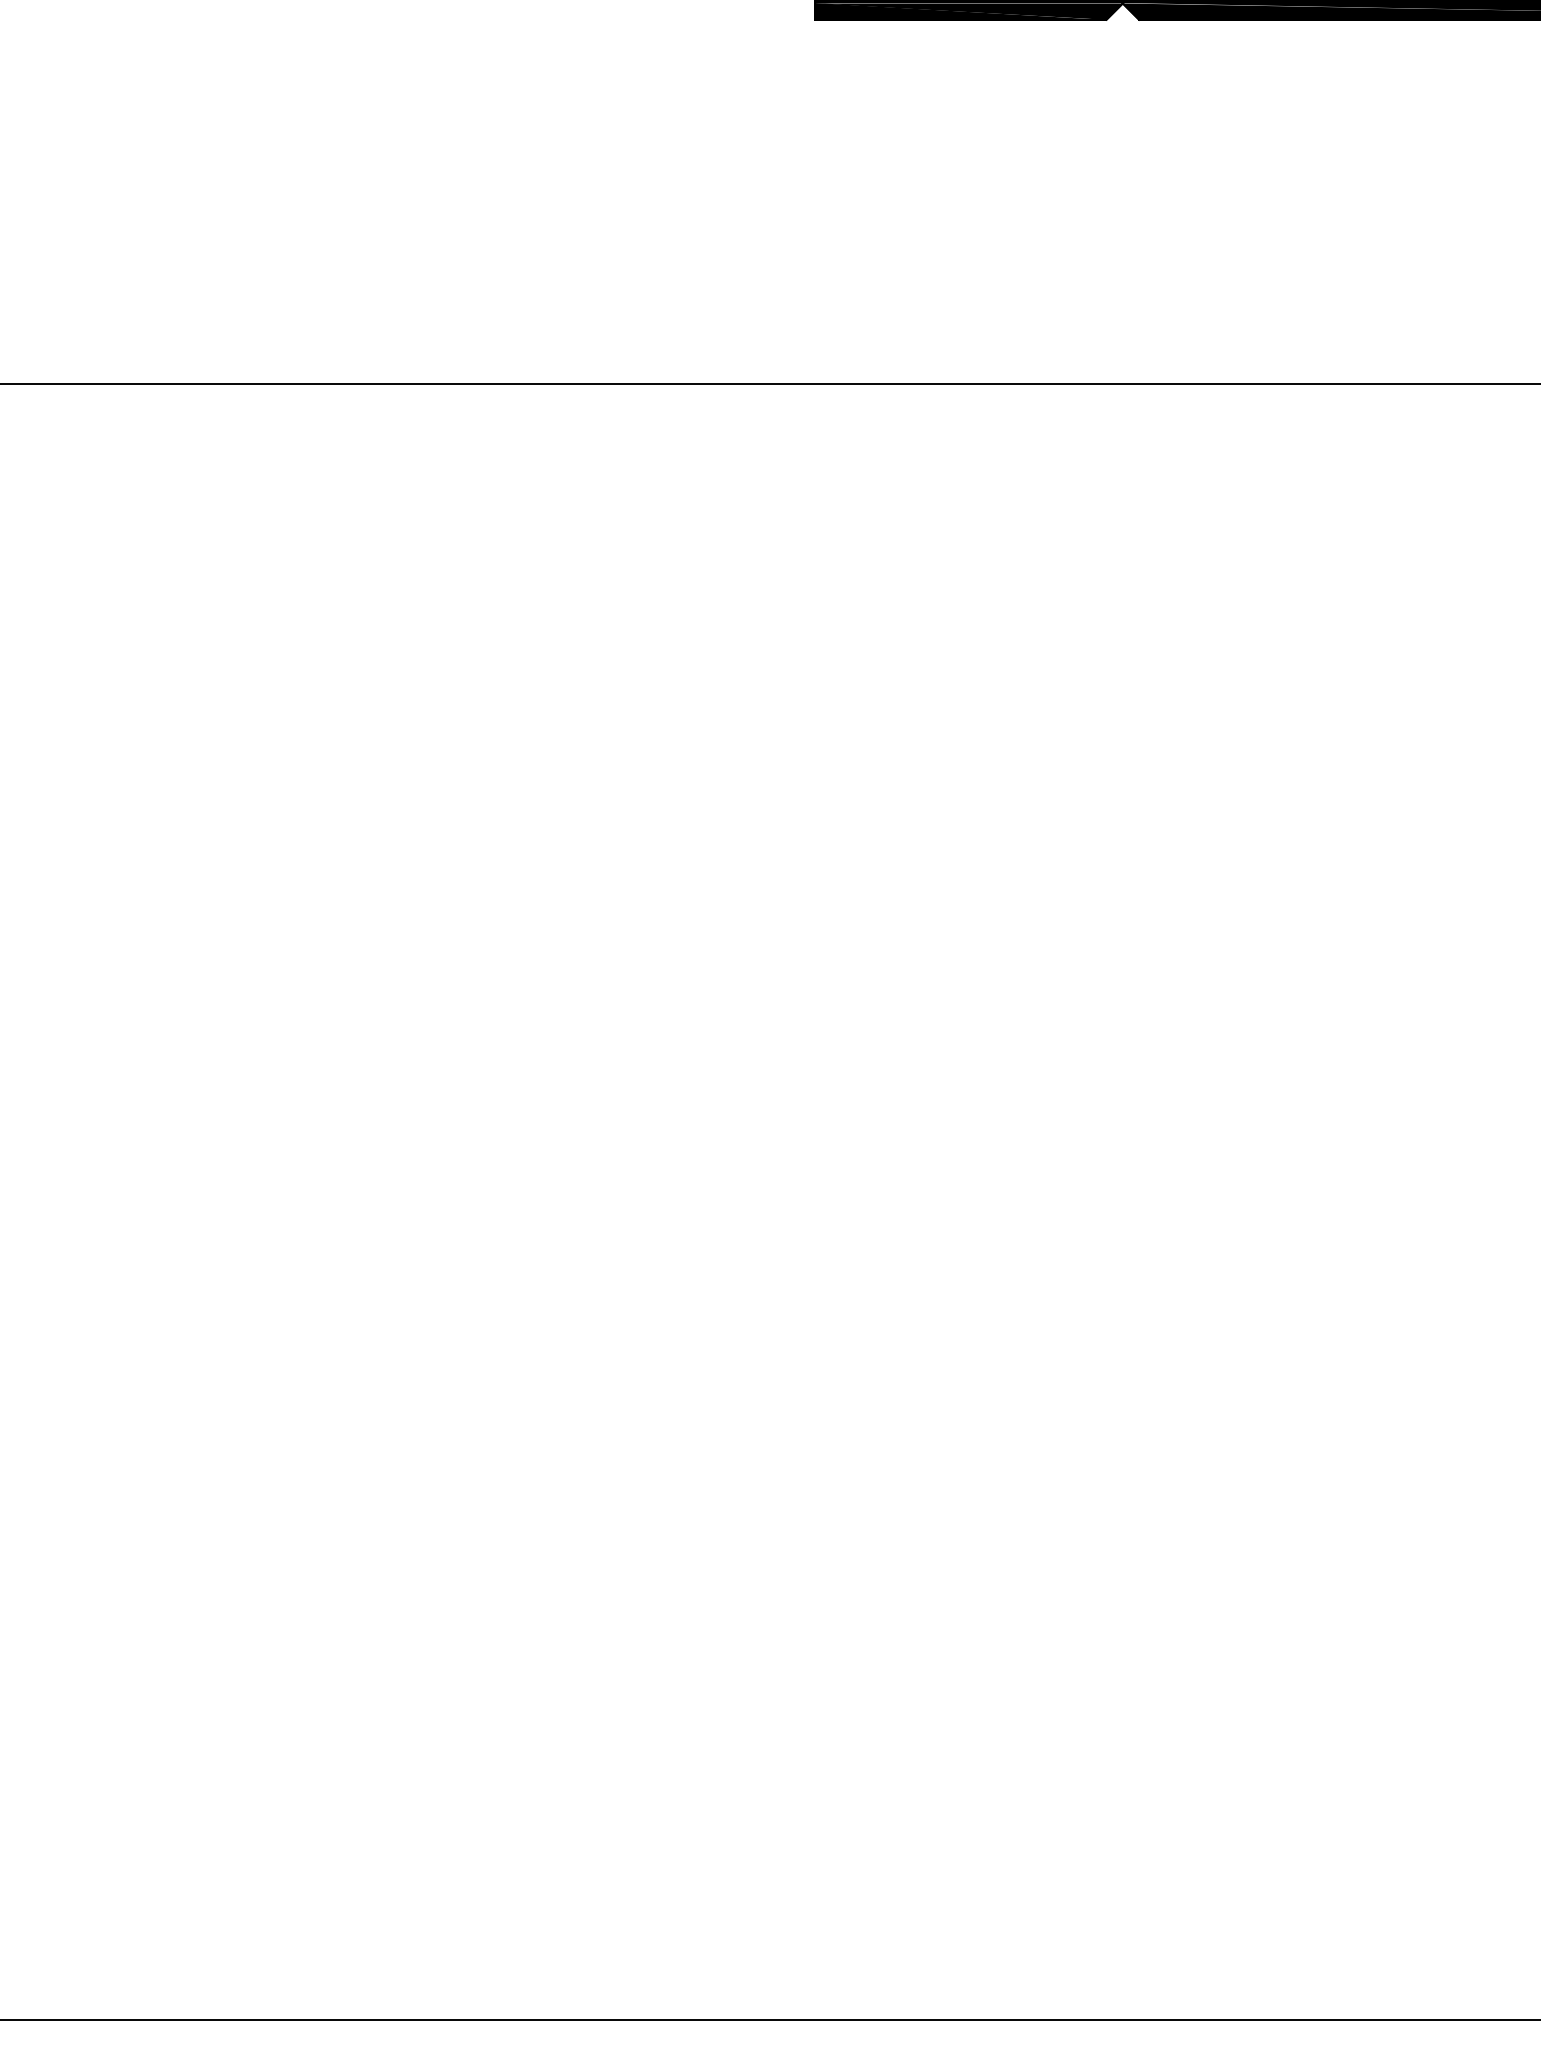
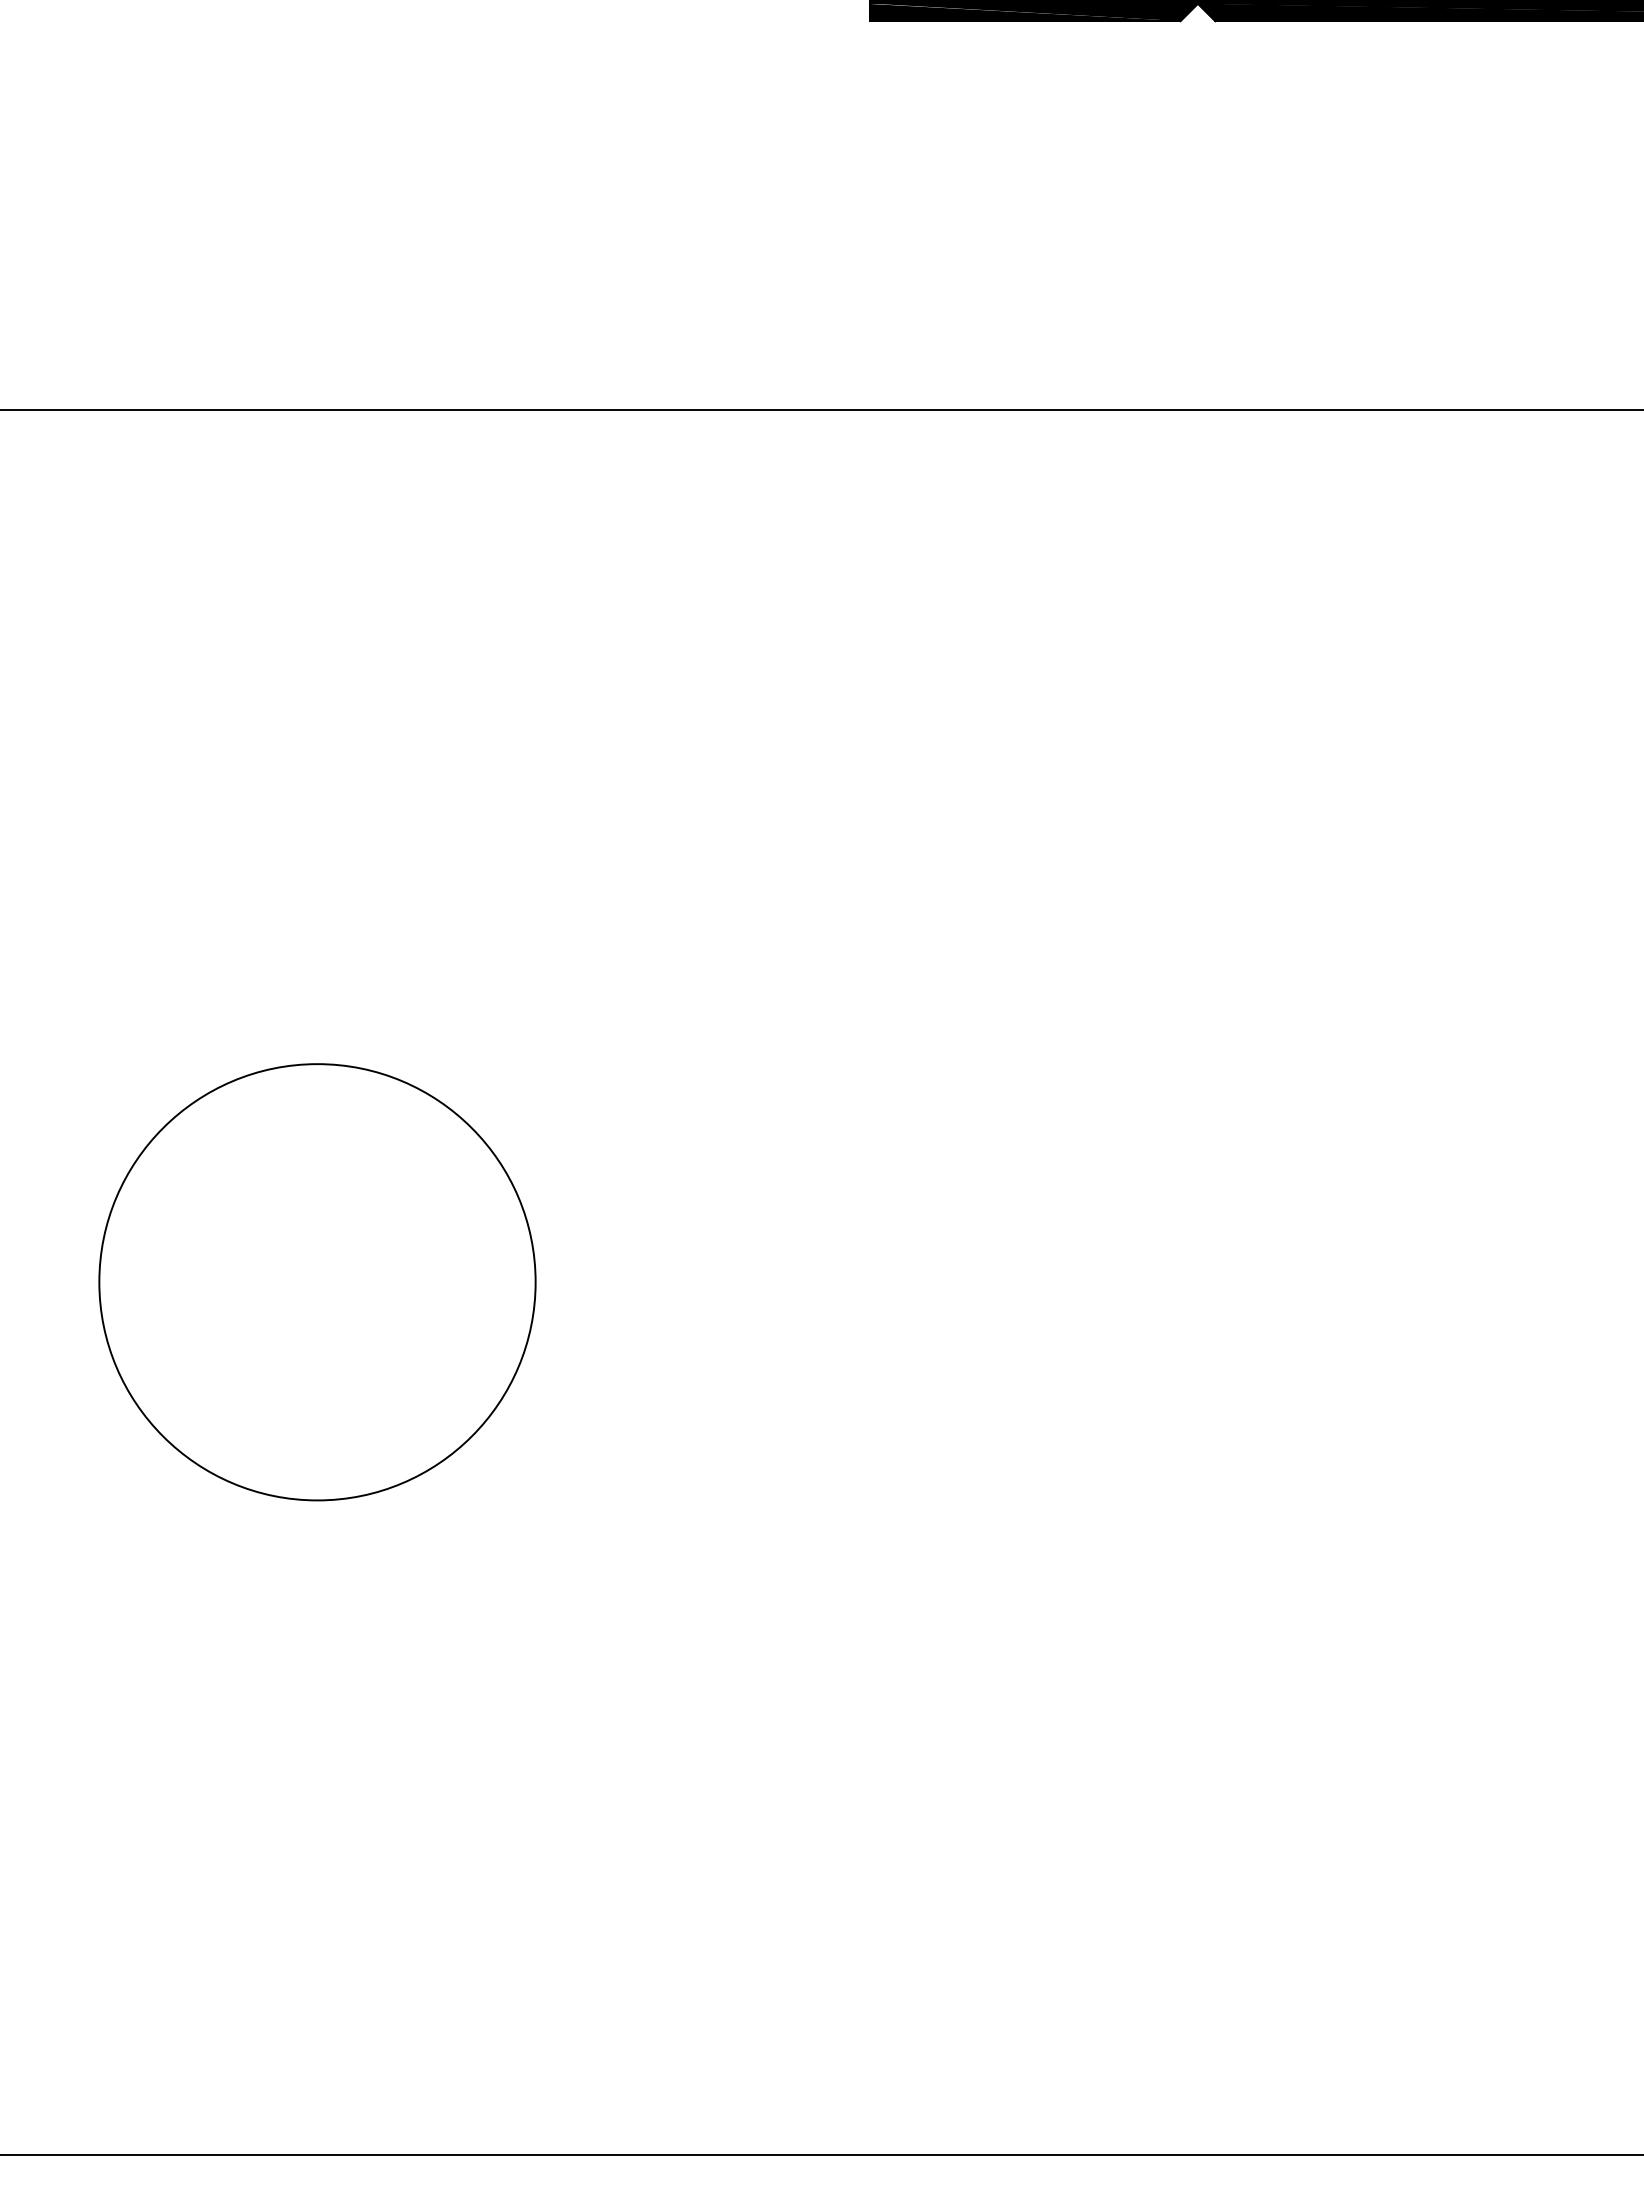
circle: (297, 1202) -> (317, 1282), added

